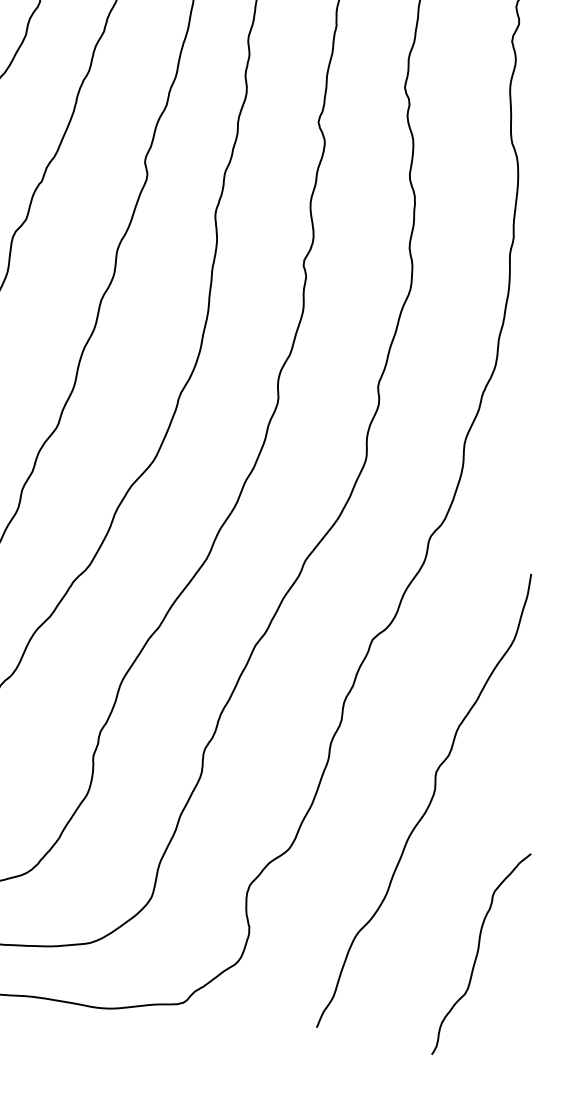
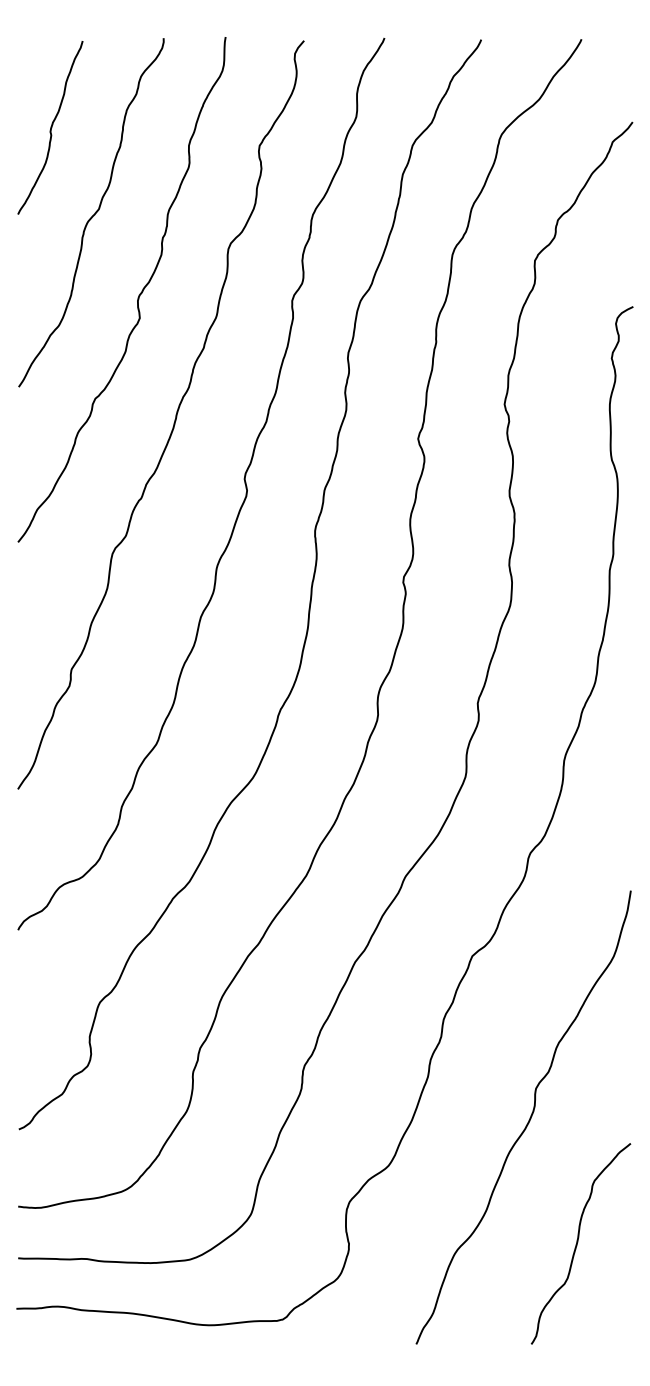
curve: (478, 952) -> (578, 1242), moved

